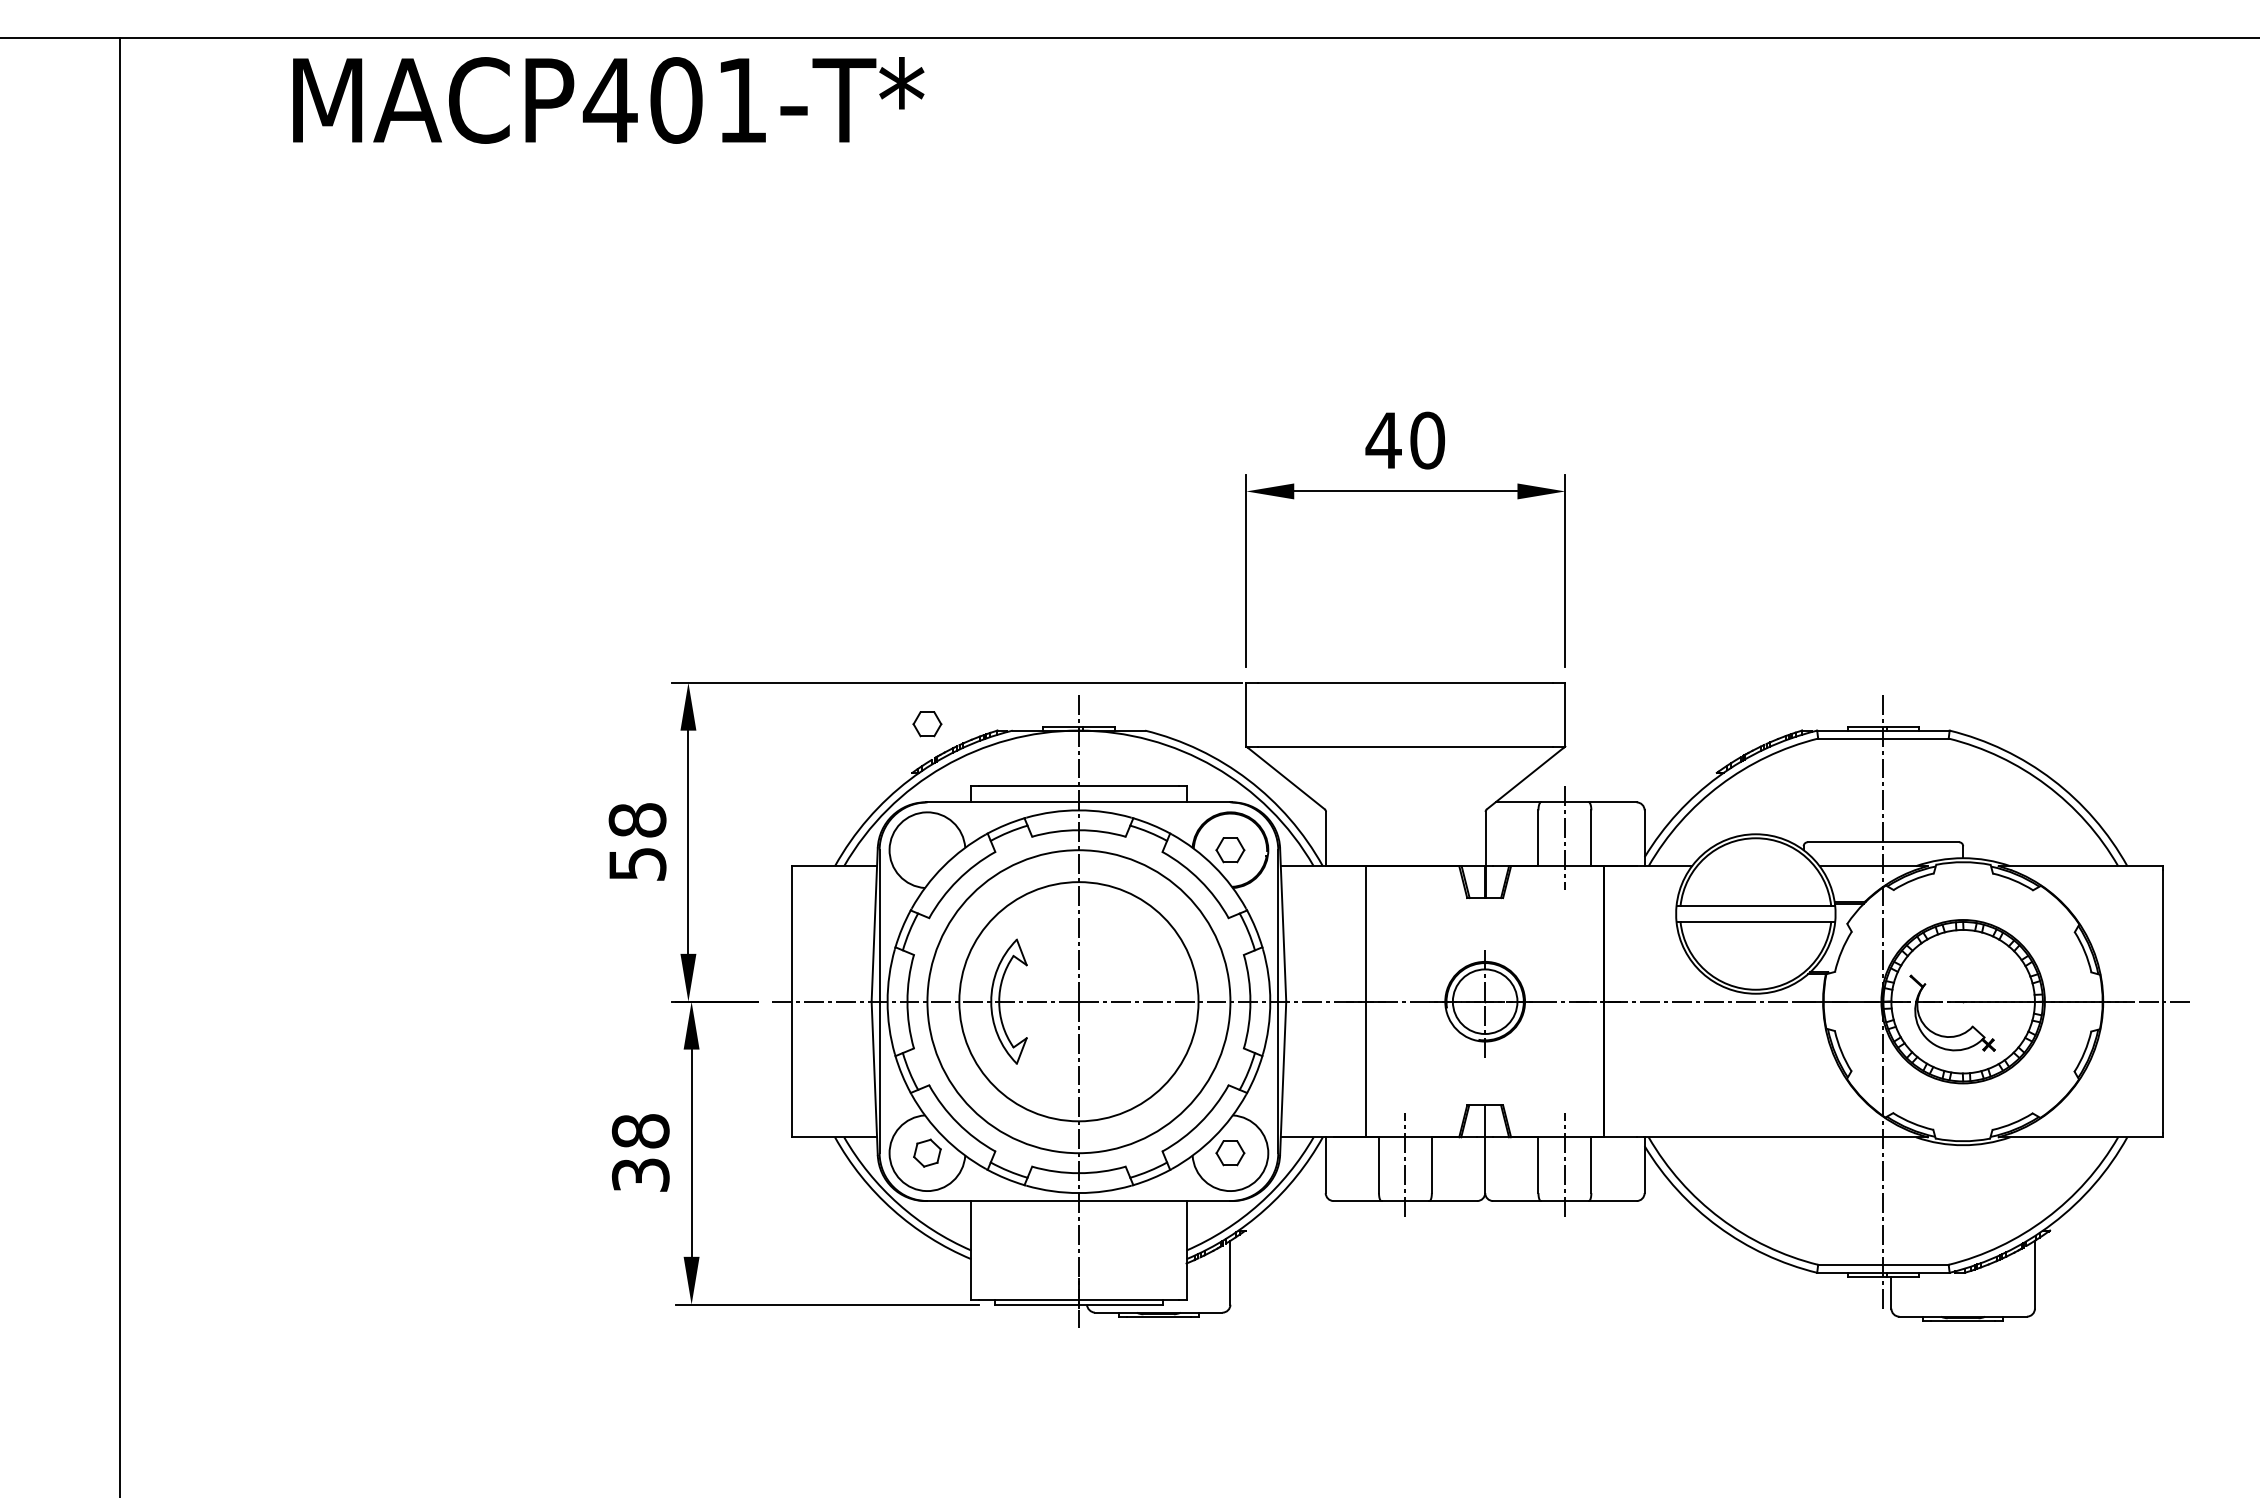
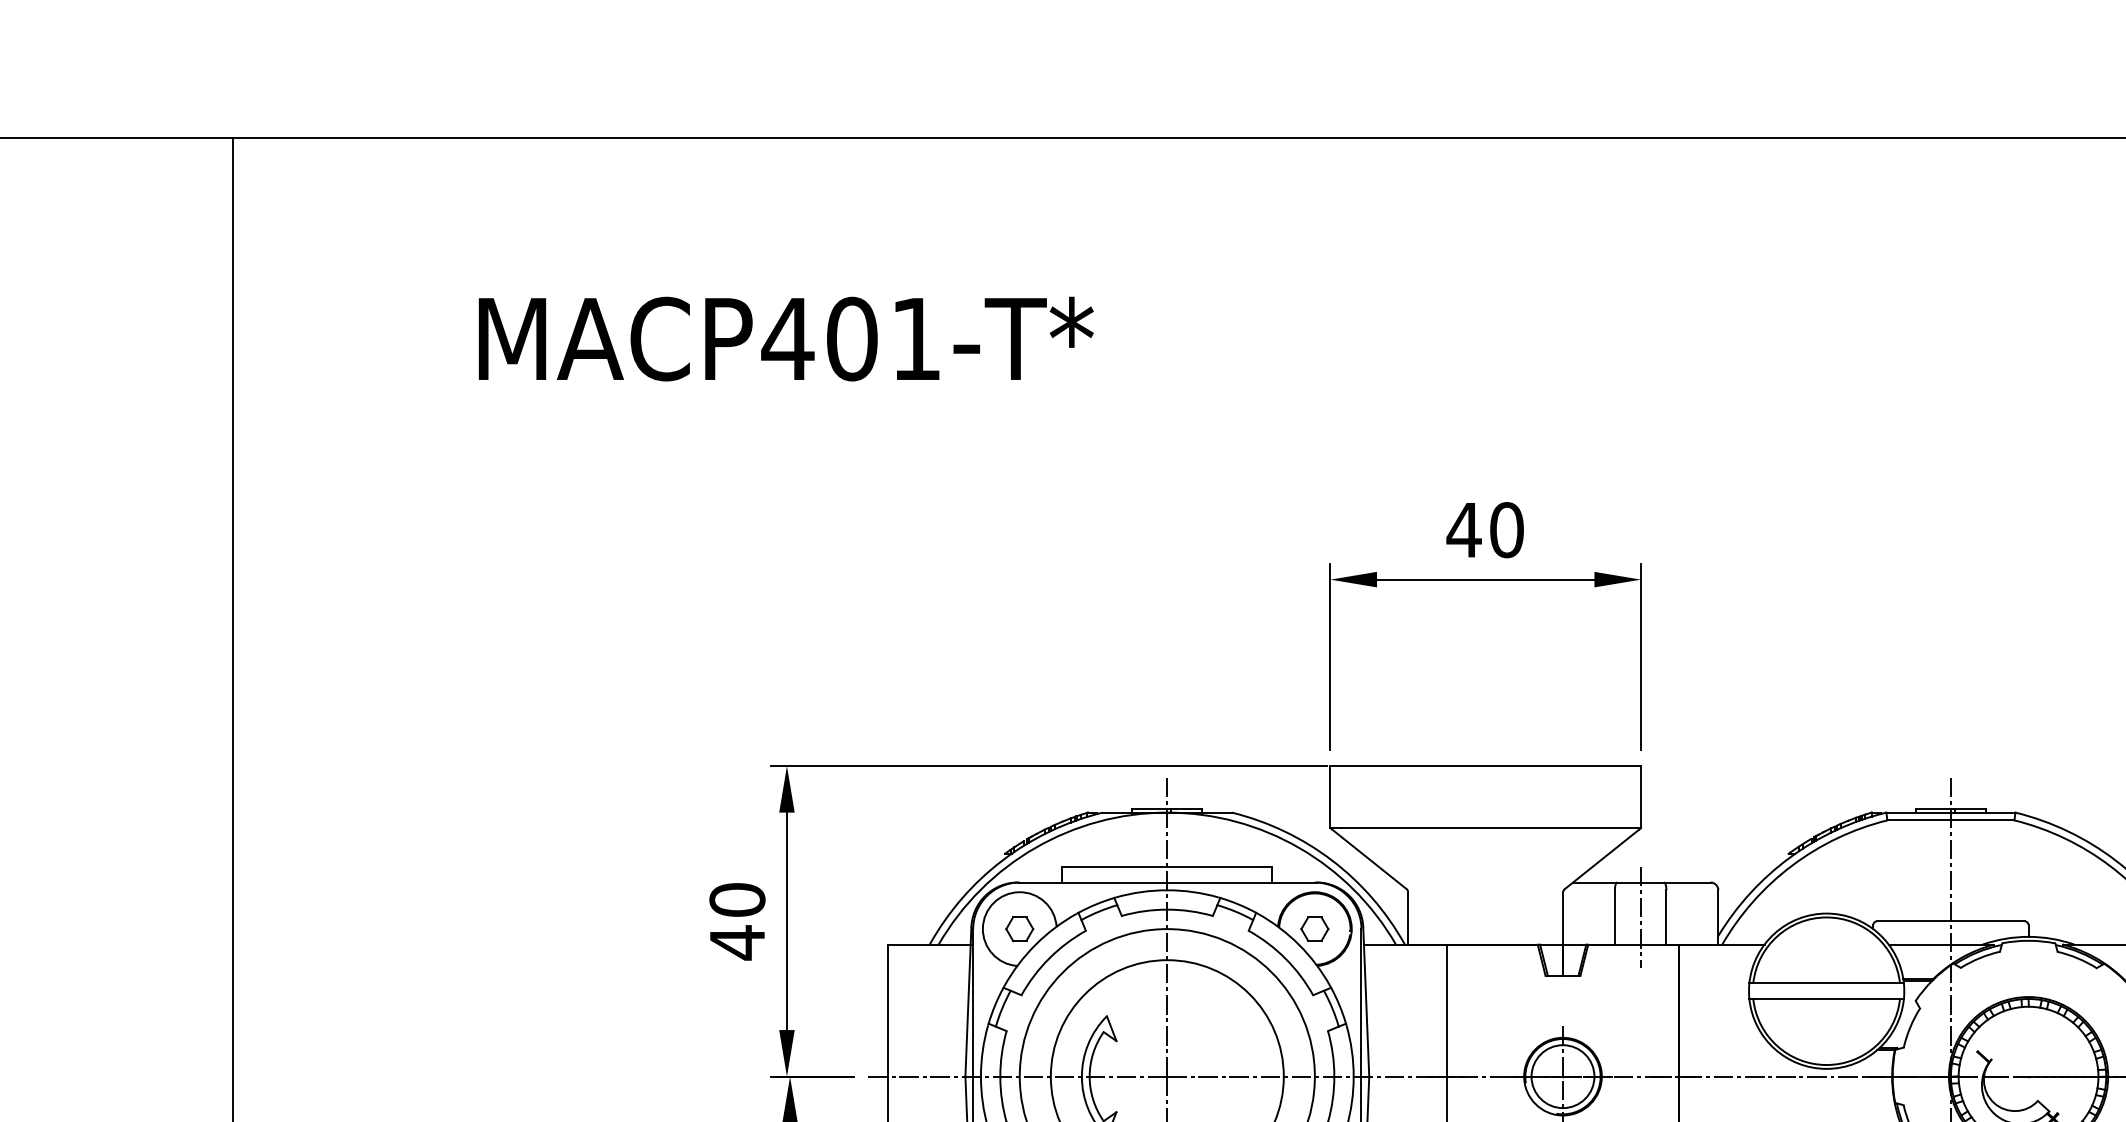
text: (608, 100) -> (786, 339), moved
part: (927, 724) -> (1019, 929), moved
text: (637, 842) -> (737, 921), 58 -> 40

